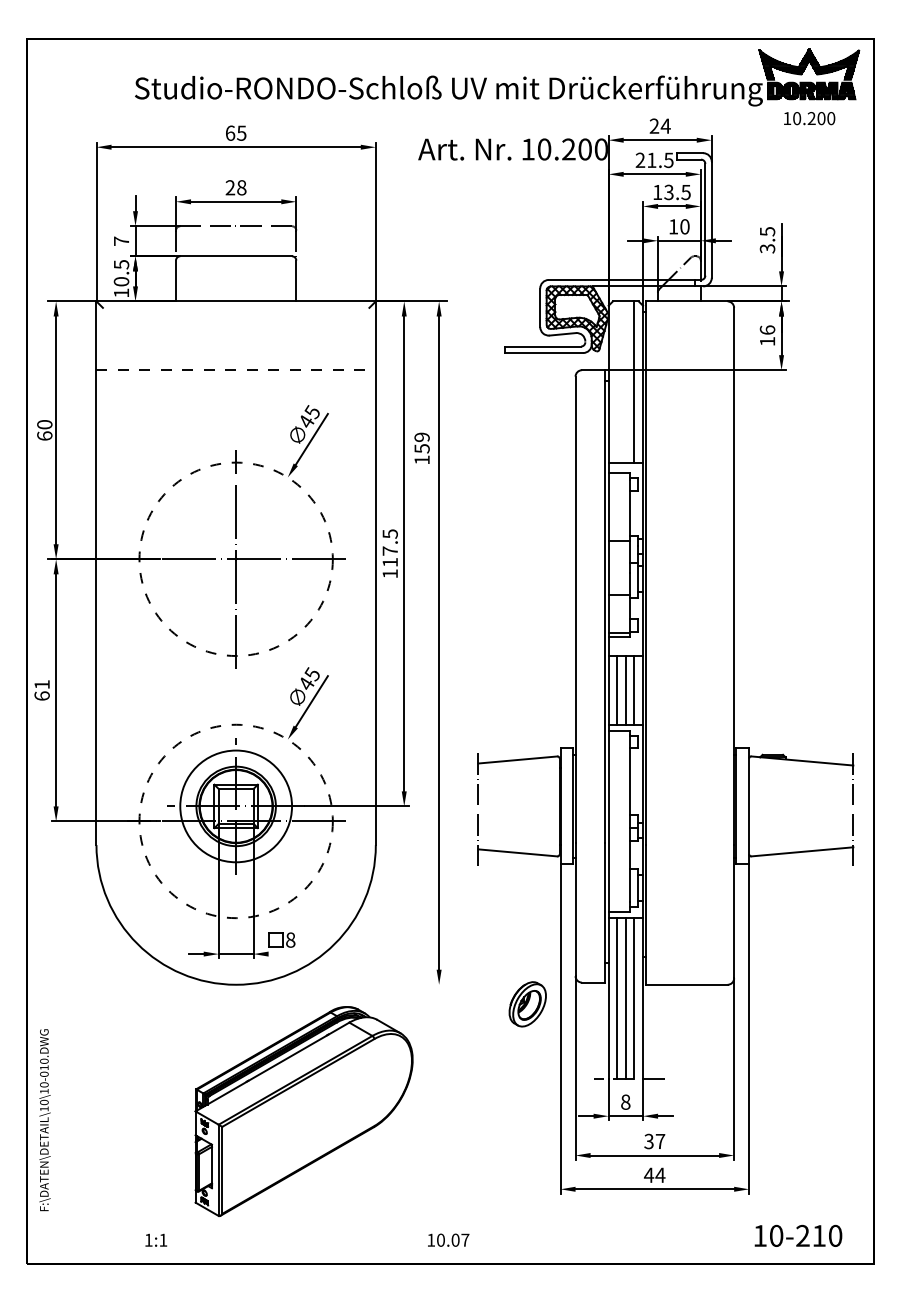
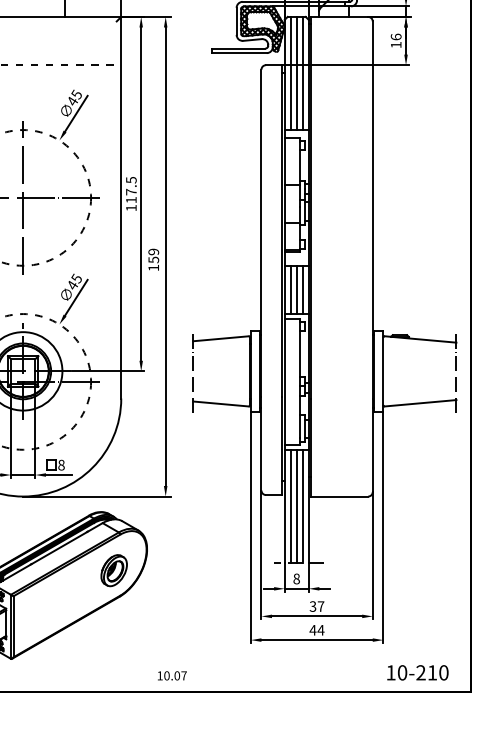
line: (617, 381) -> (290, 73), added
line: (625, 381) -> (296, 73), added
text: (421, 447) -> (153, 259), moved
line: (286, 954) -> (58, 475), added
line: (341, 984) -> (97, 496), added
part: (527, 1004) -> (114, 570), moved

